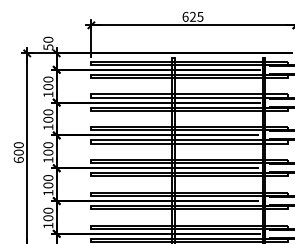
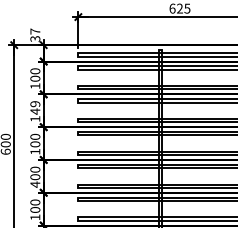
text: (48, 42) -> (35, 34), 50 -> 37
text: (48, 116) -> (35, 108), 100 -> 149
text: (48, 192) -> (35, 184), 100 -> 400

